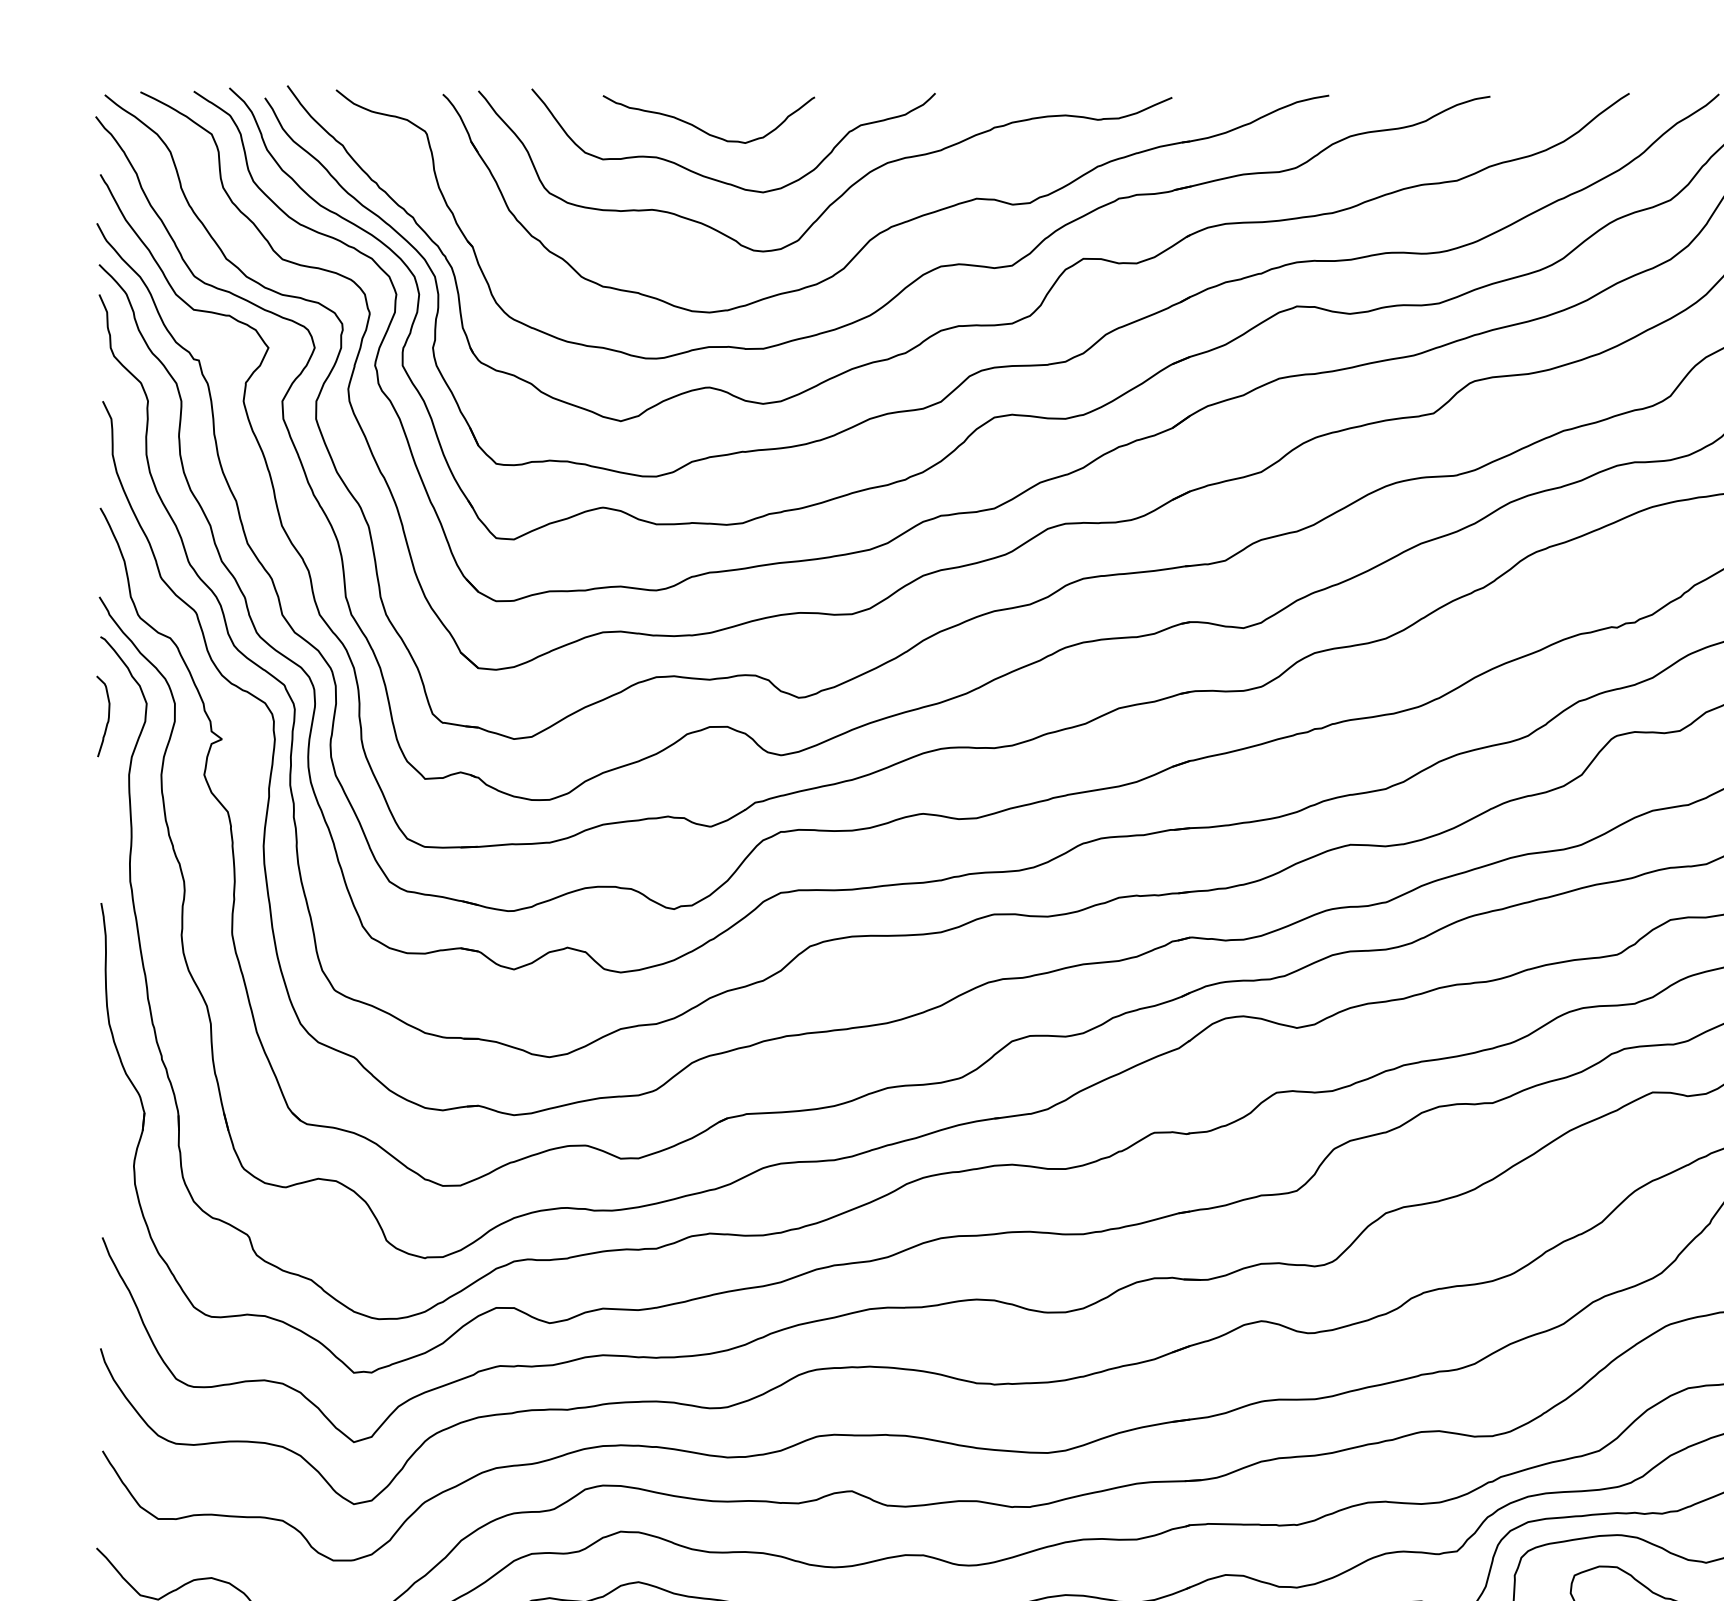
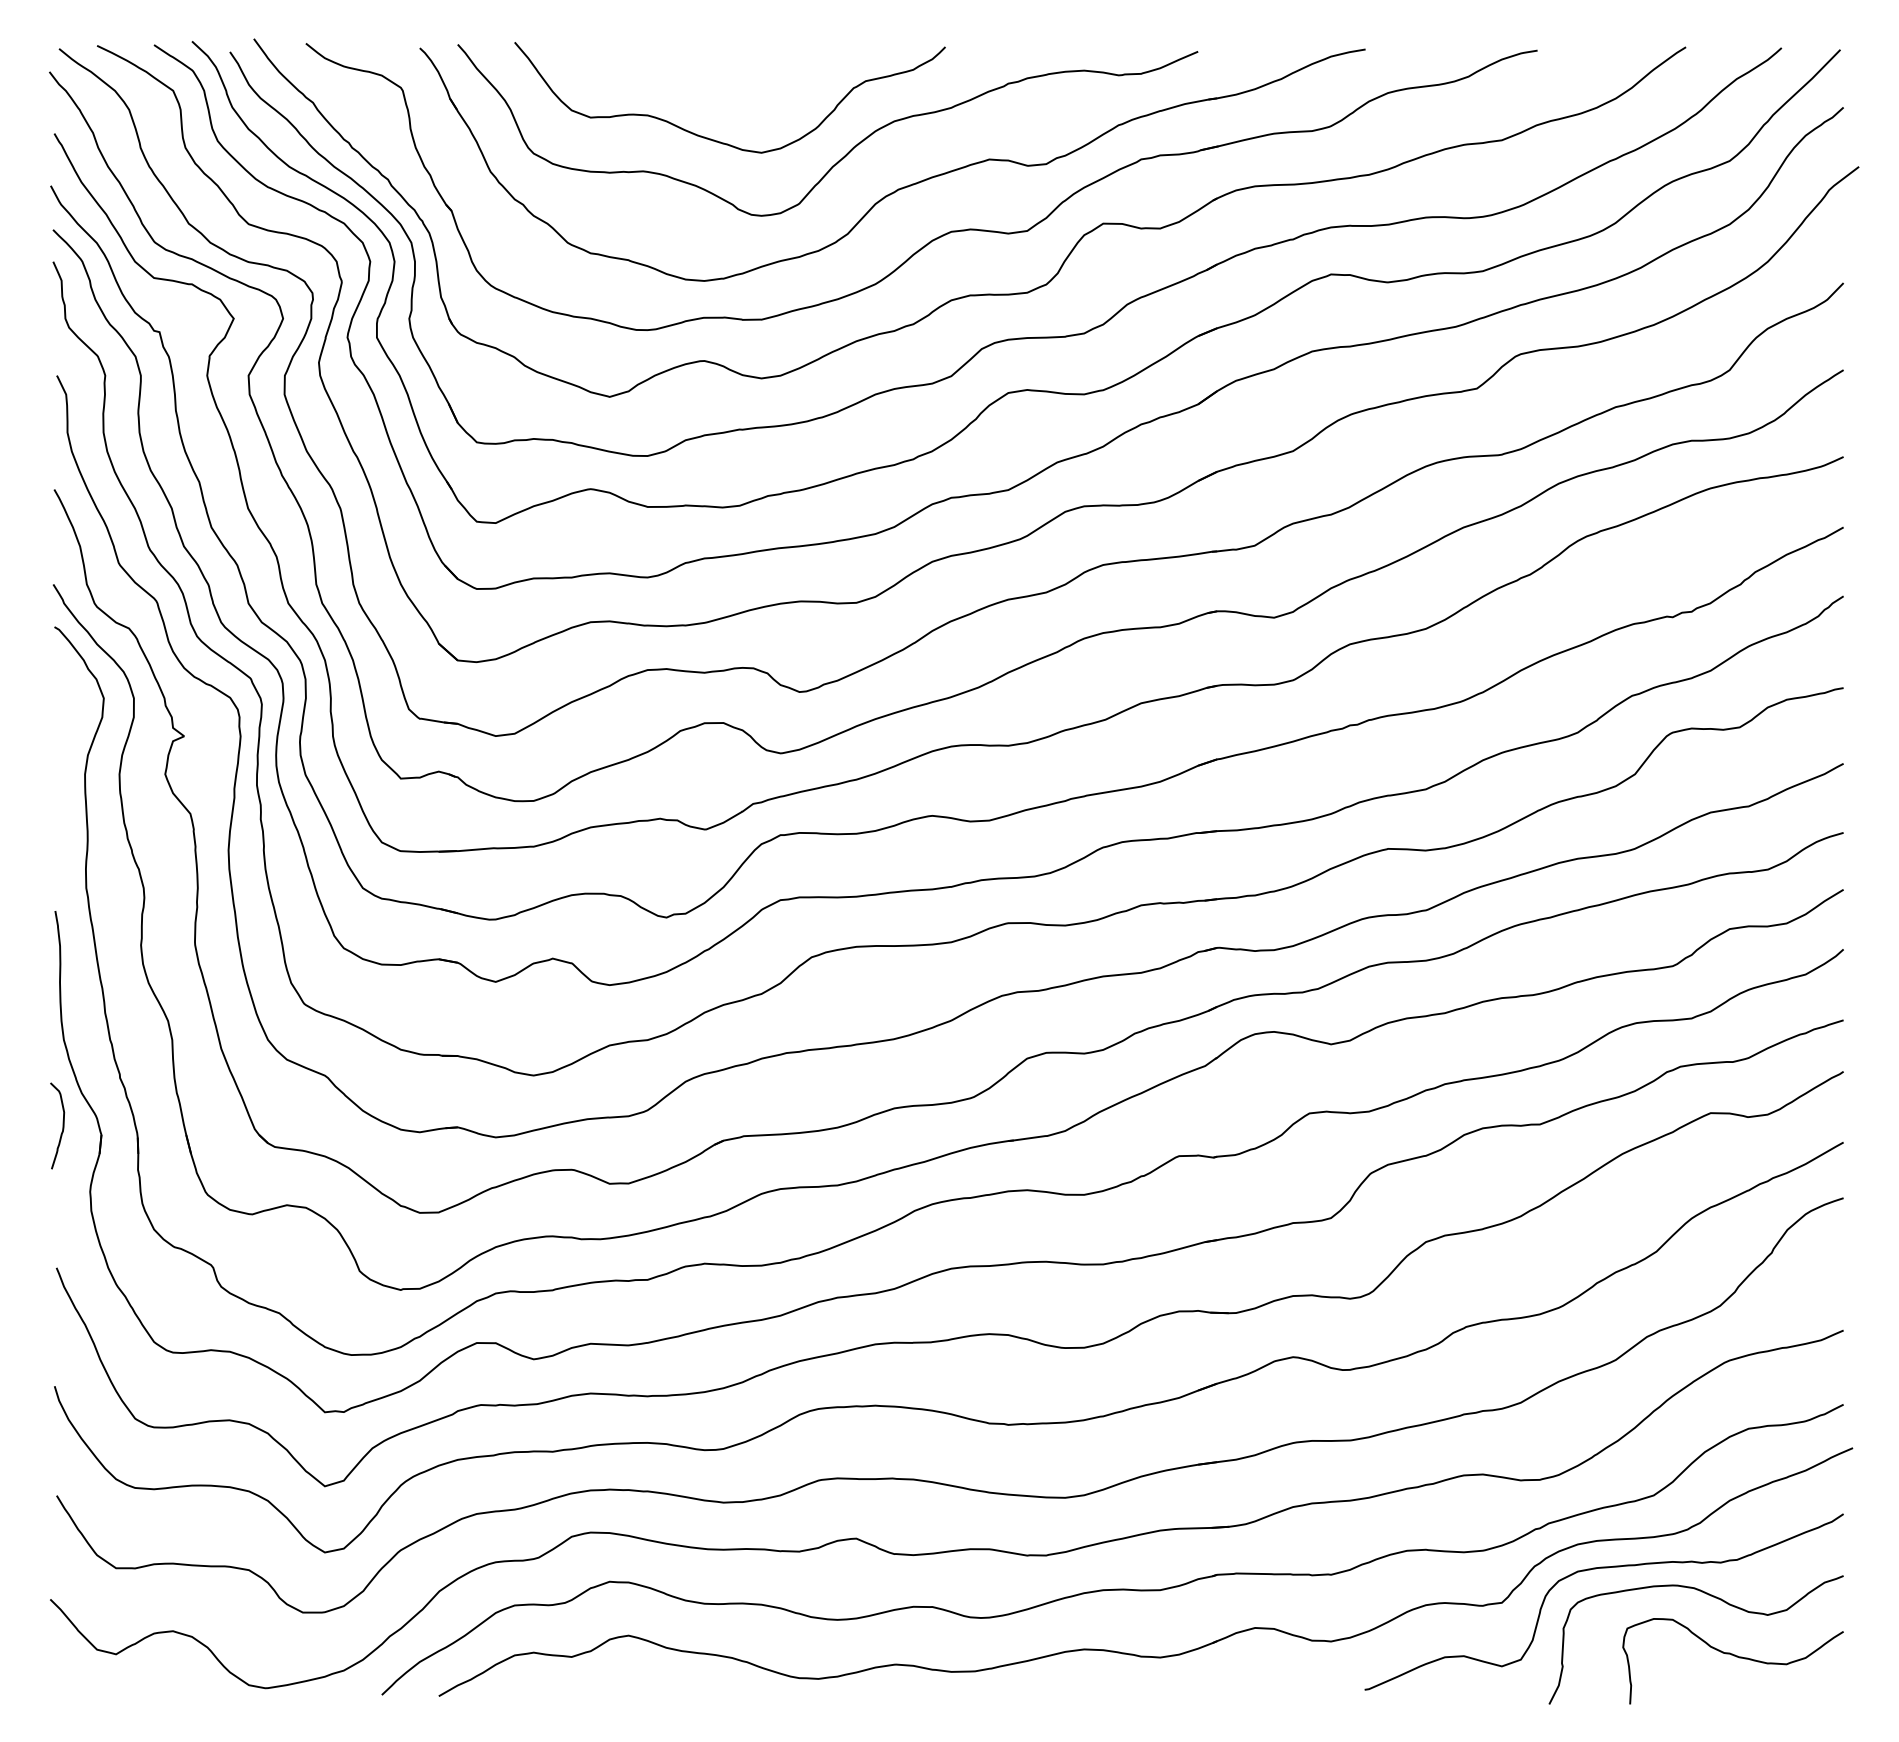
curve: (704, 130) -> (698, 86), removed
curve: (107, 716) -> (62, 1125), moved

